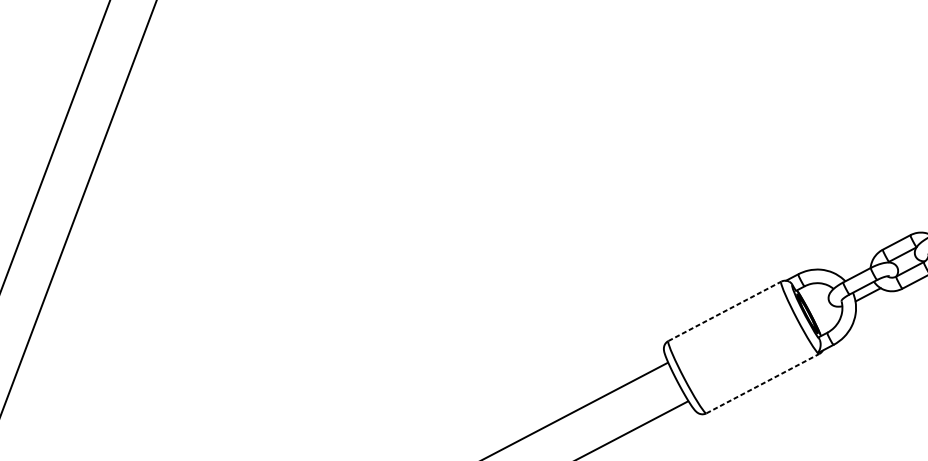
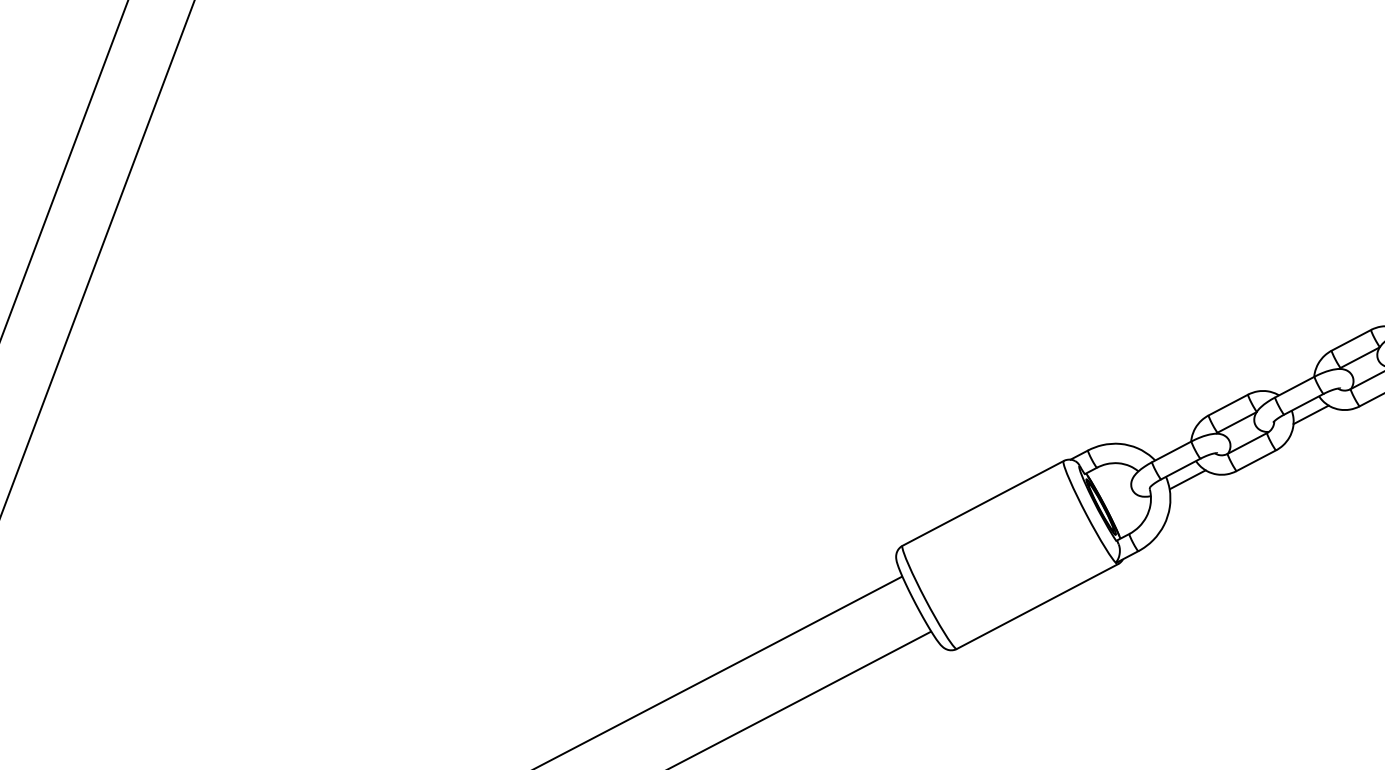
line: (725, 311) -> (983, 503), dashed -> solid
line: (762, 383) -> (1037, 606), dashed -> solid

